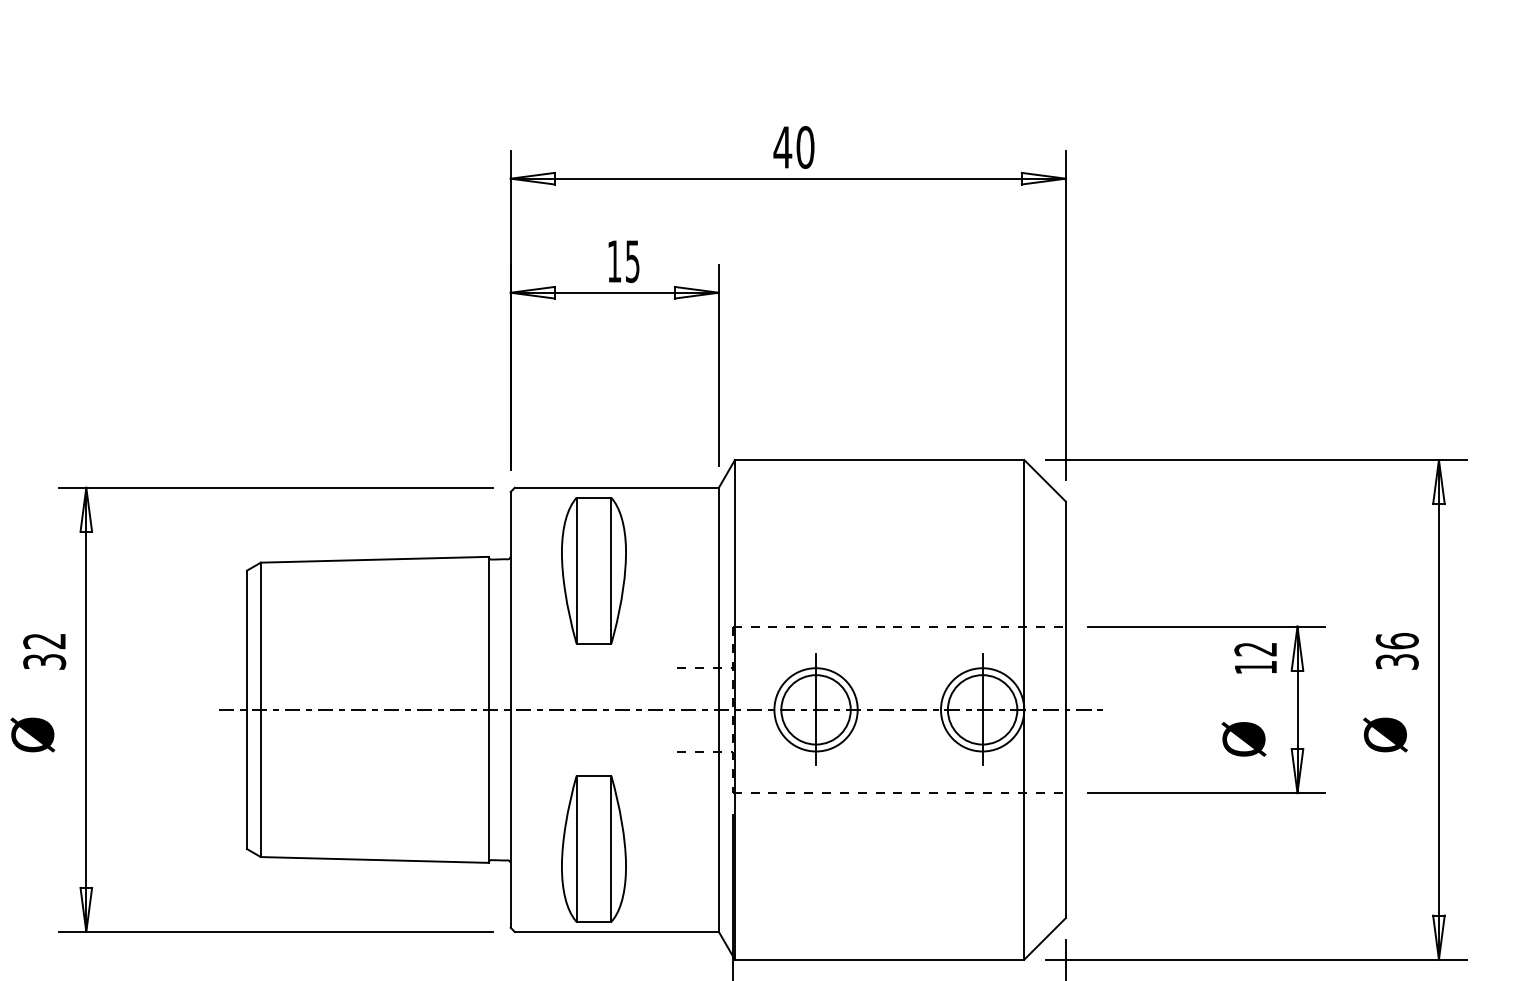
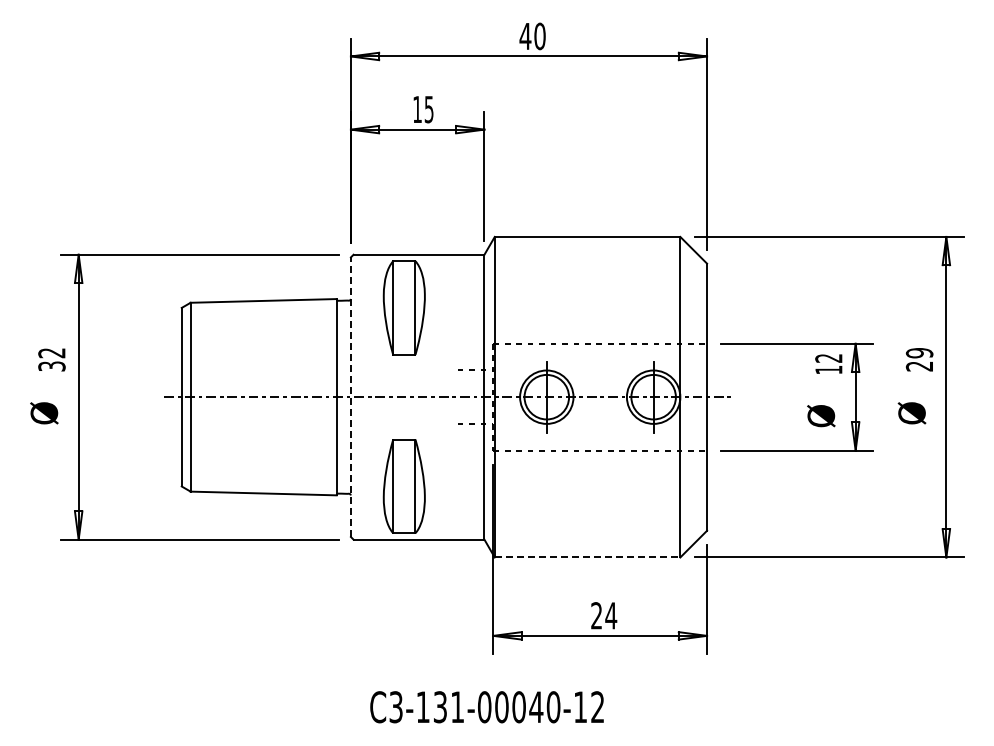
text: (1397, 651) -> (919, 359), 36 -> 29
line: (510, 710) -> (350, 397), solid -> dashed
line: (879, 959) -> (587, 557), solid -> dashed

